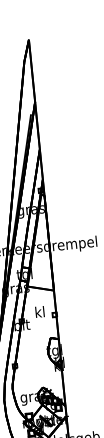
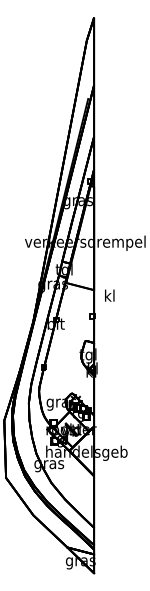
text: (39, 311) -> (109, 295), moved

